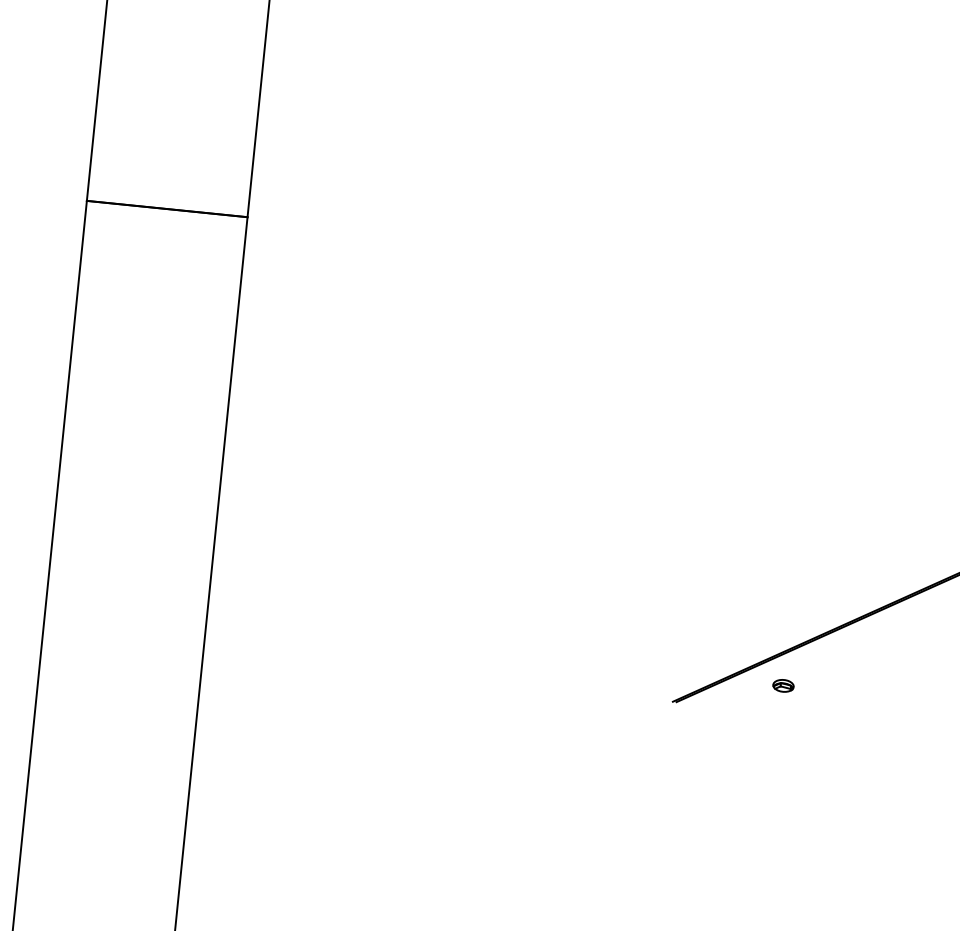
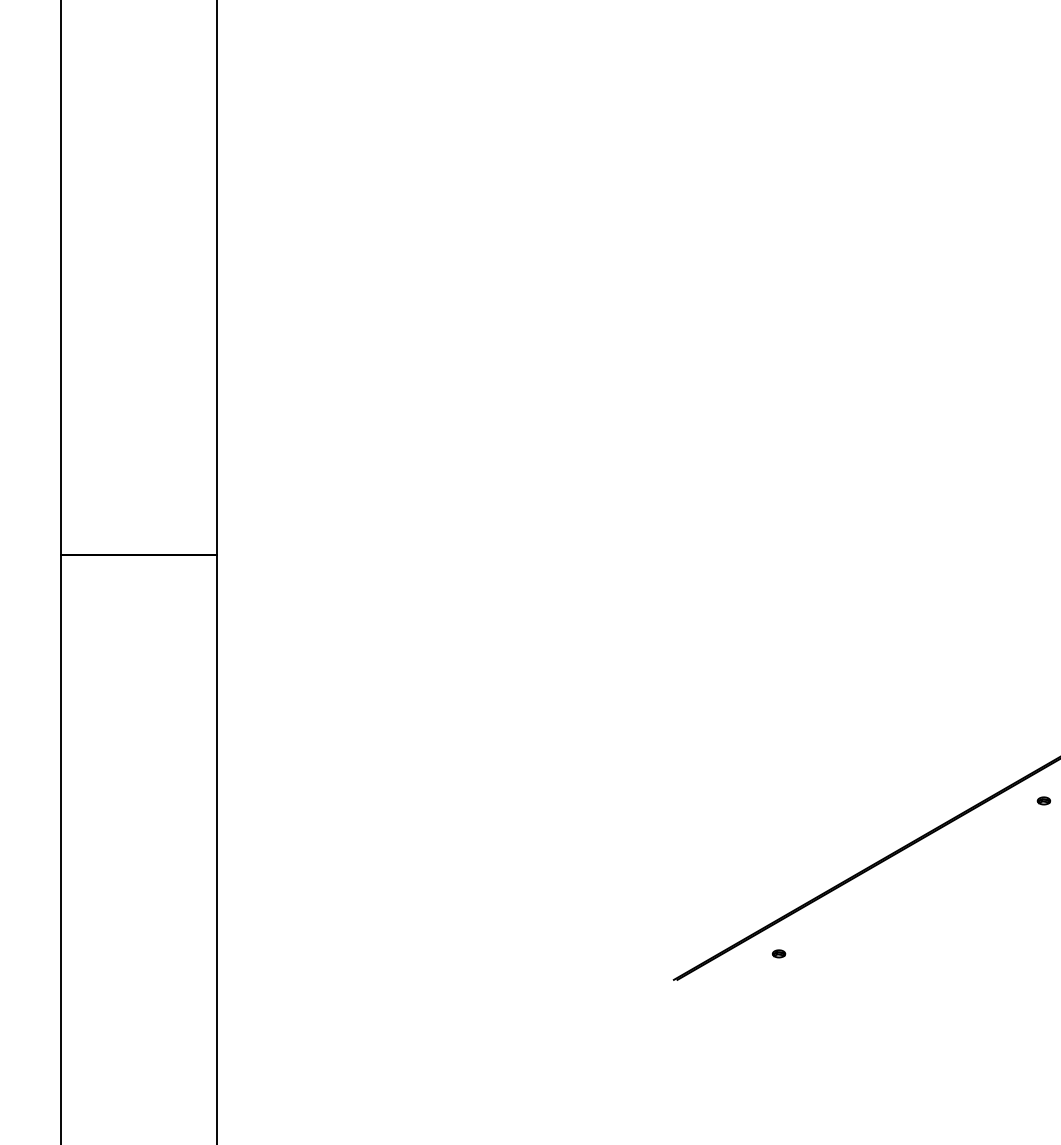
part: (784, 685) -> (779, 953), size x0.62

